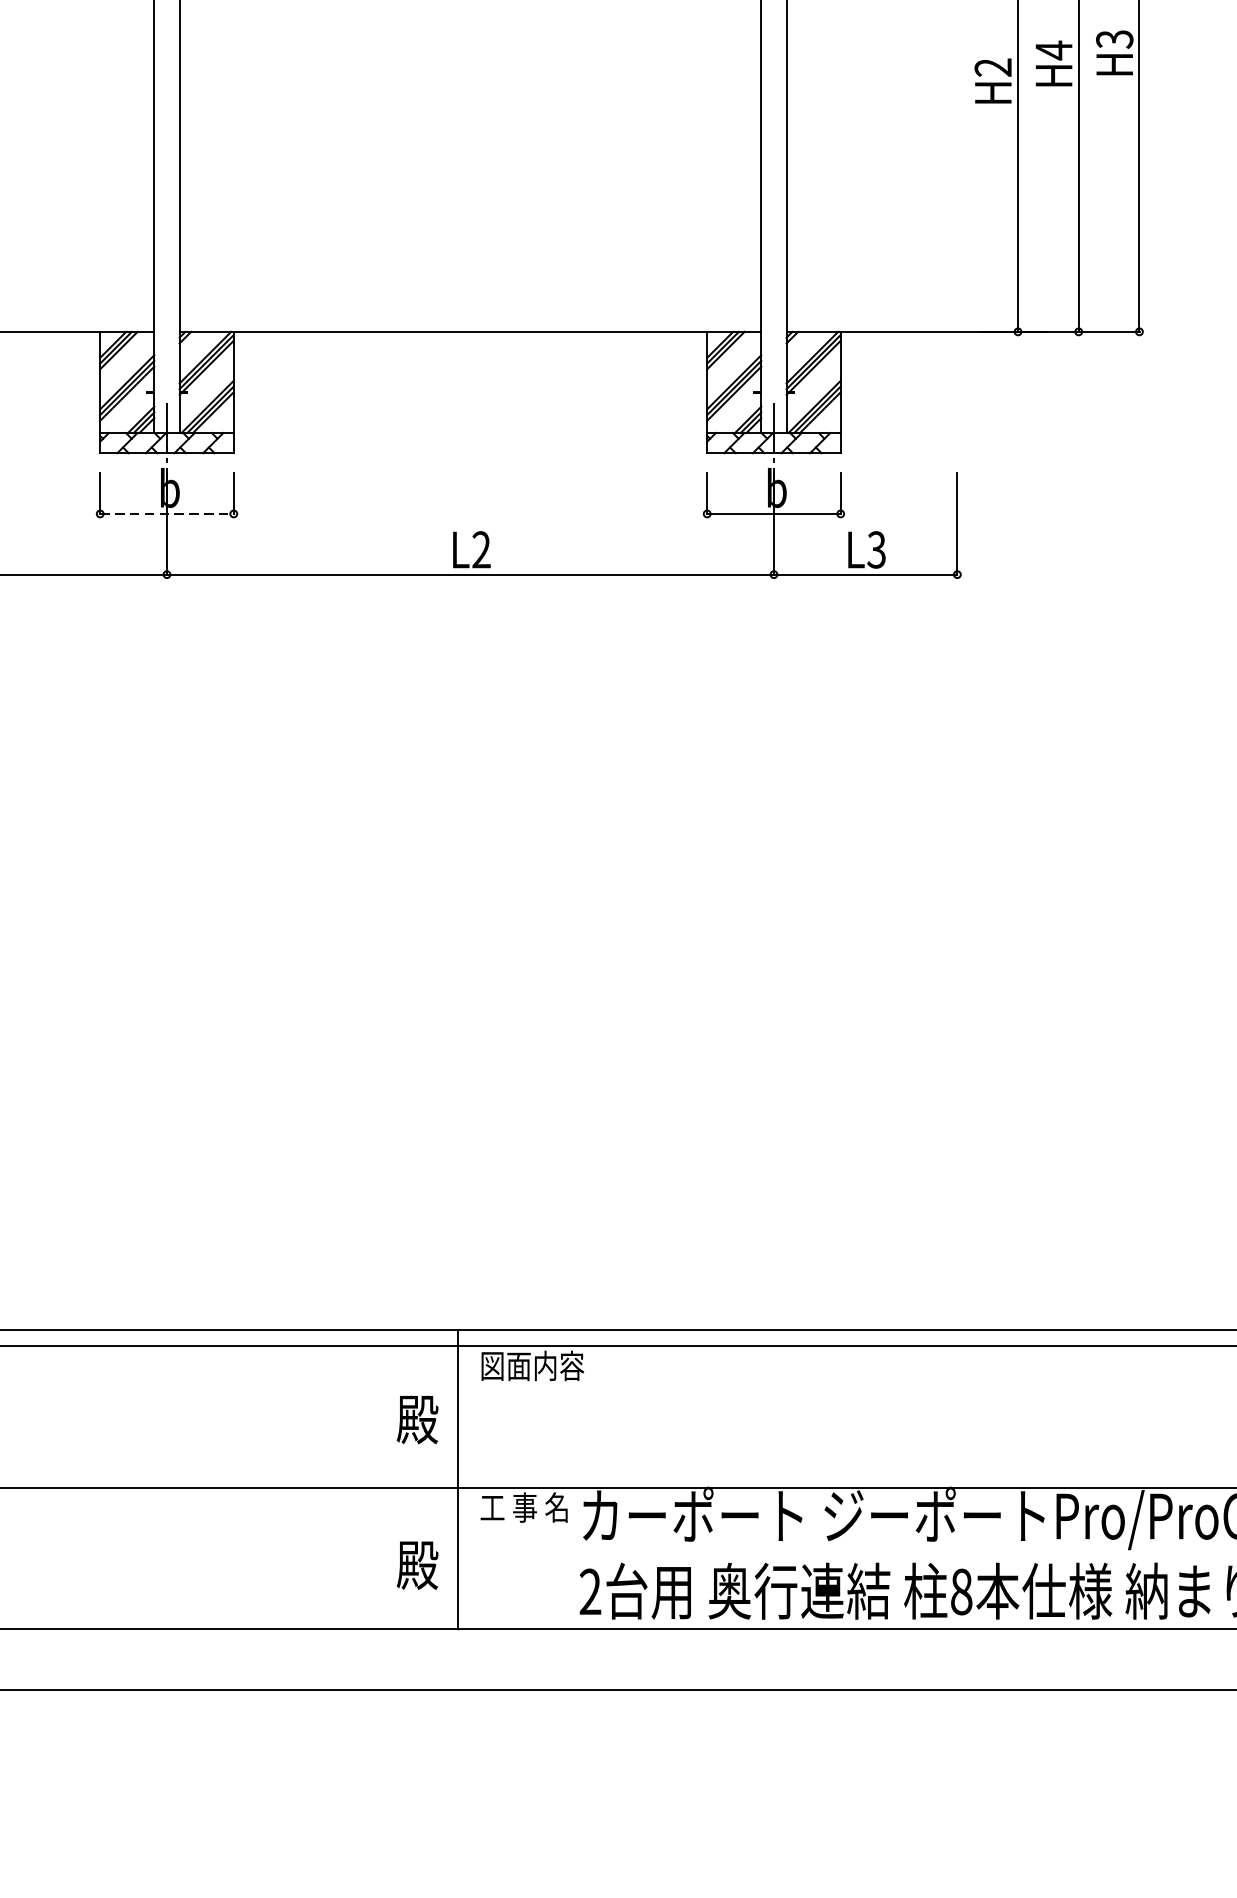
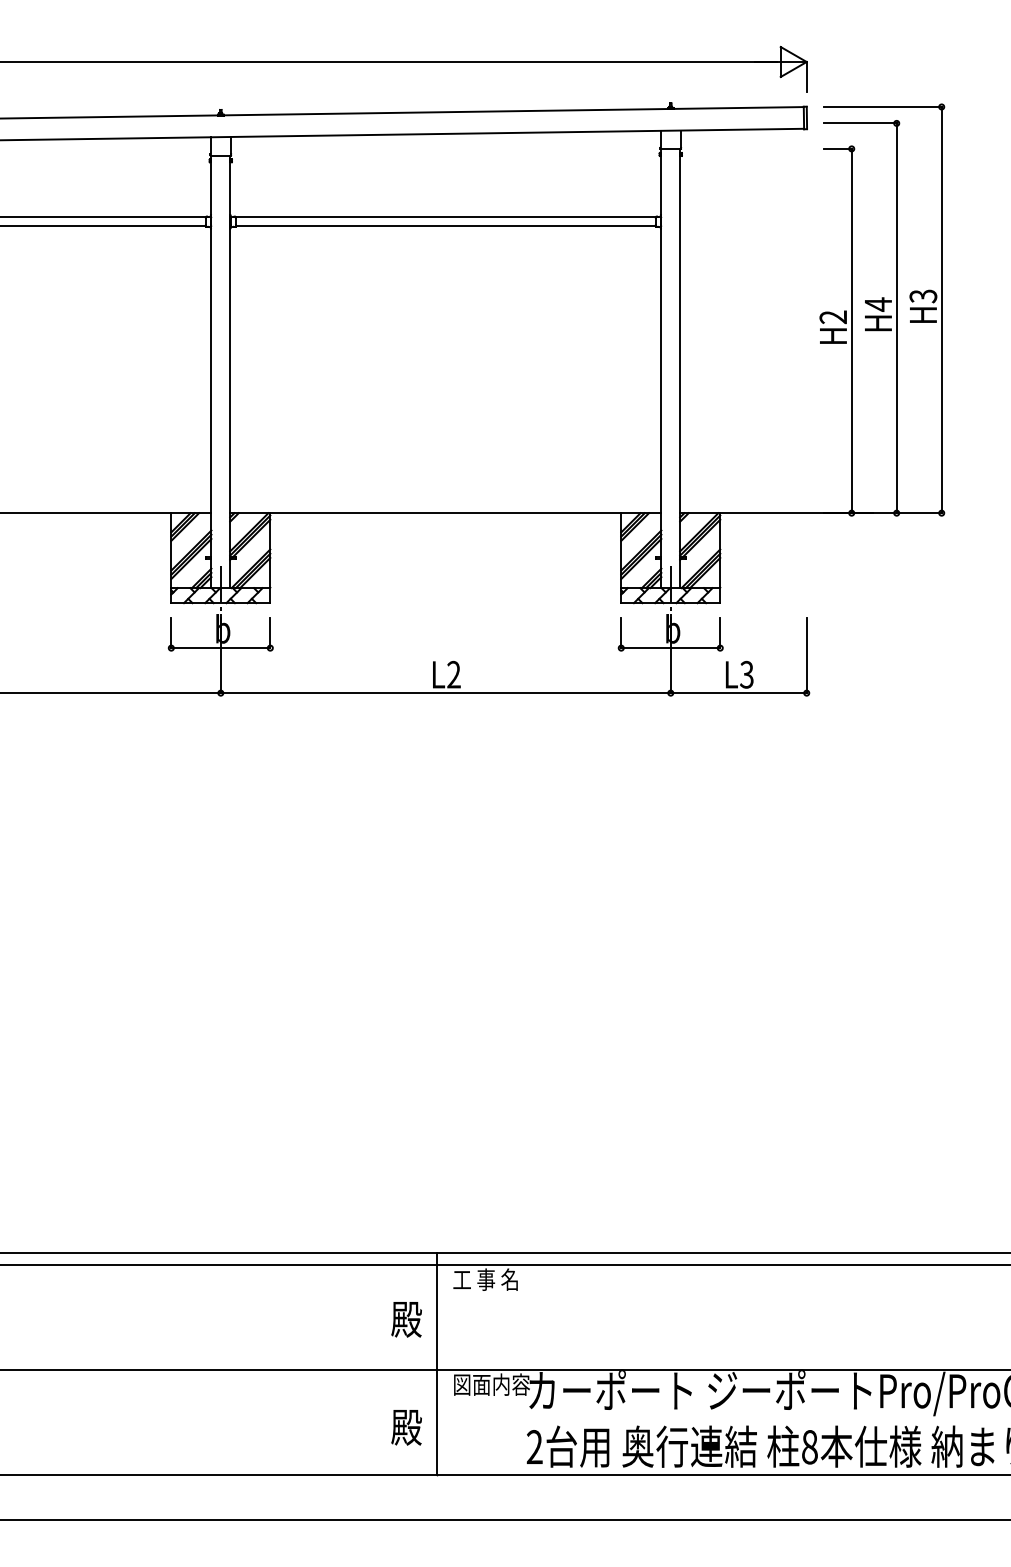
line: (167, 514) -> (221, 648), dashed -> solid
text: (532, 1365) -> (491, 1279), 図面内容 -> 工 事 名
text: (532, 1507) -> (491, 1384), 工 事 名 -> 図面内容

